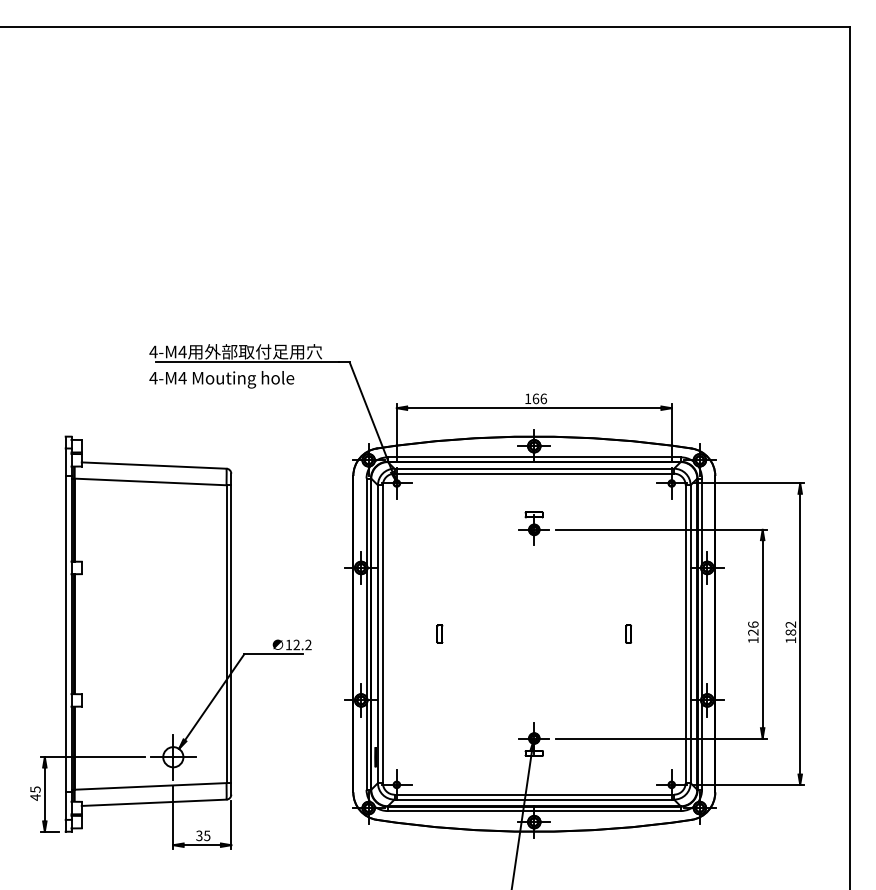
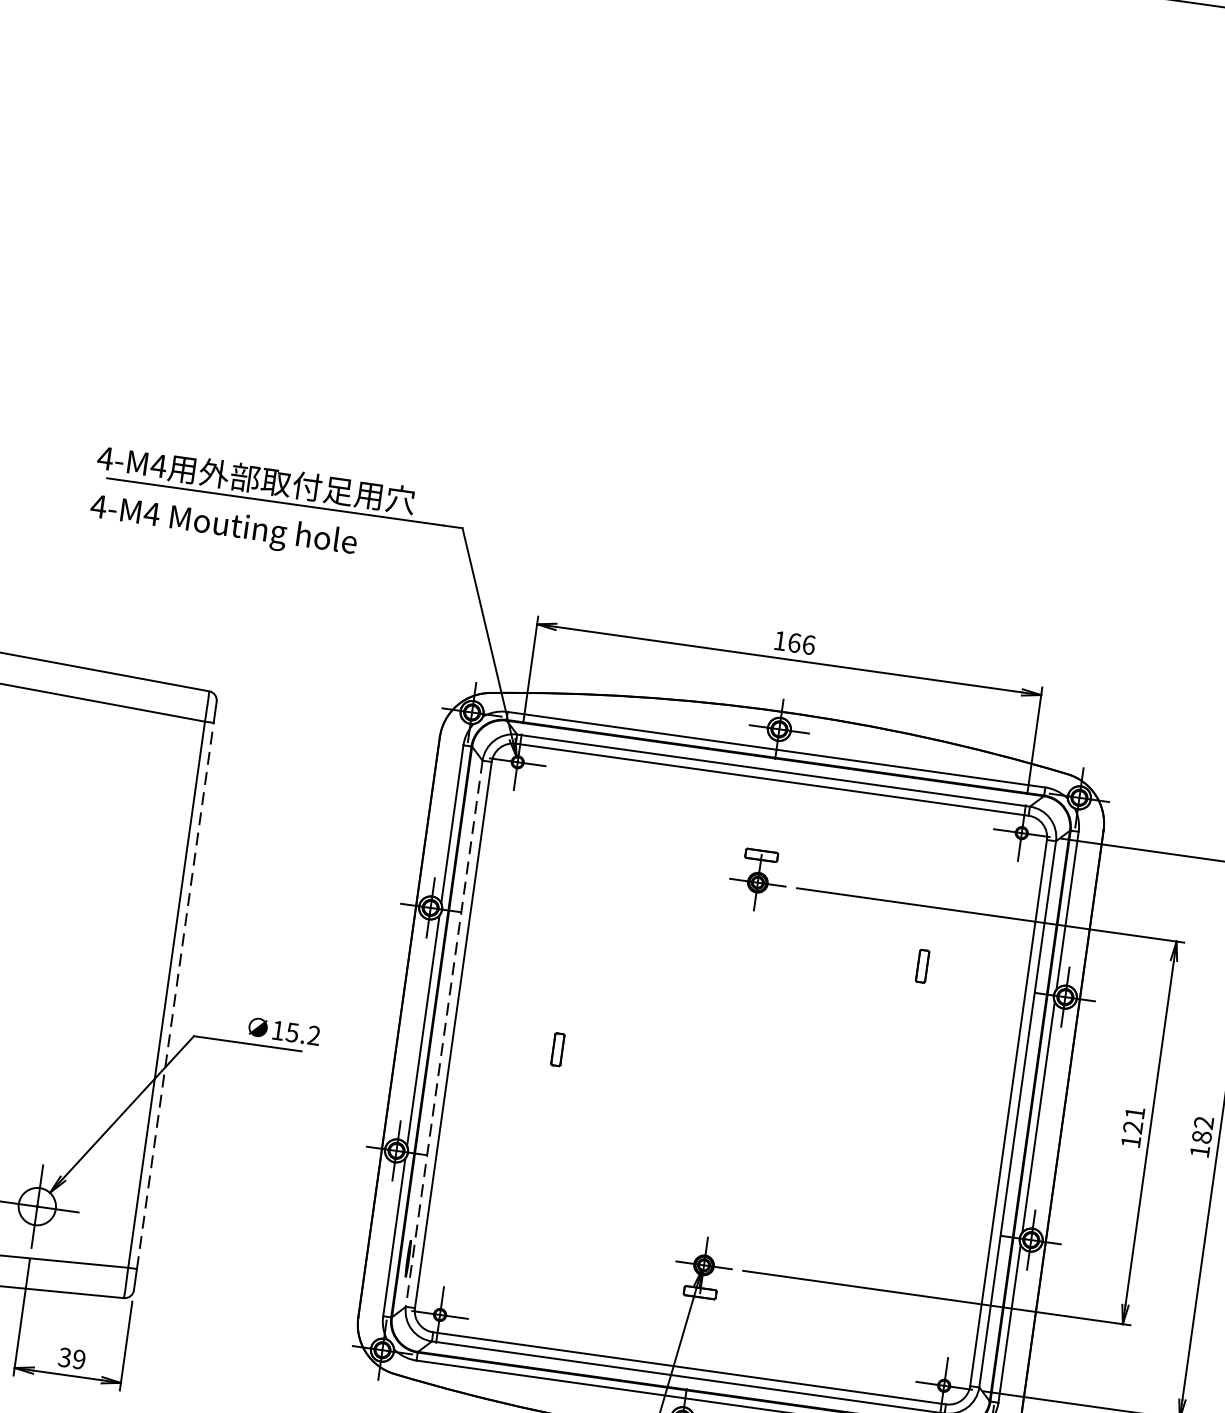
text: (753, 624) -> (1135, 1112), 126 -> 121
part: (628, 633) -> (922, 965), moved
line: (231, 634) -> (175, 996), solid -> dashed
line: (377, 634) -> (443, 1034), solid -> dashed
text: (296, 644) -> (292, 1031), 12.2 -> 15.2
text: (207, 835) -> (79, 1358), 35 -> 39

